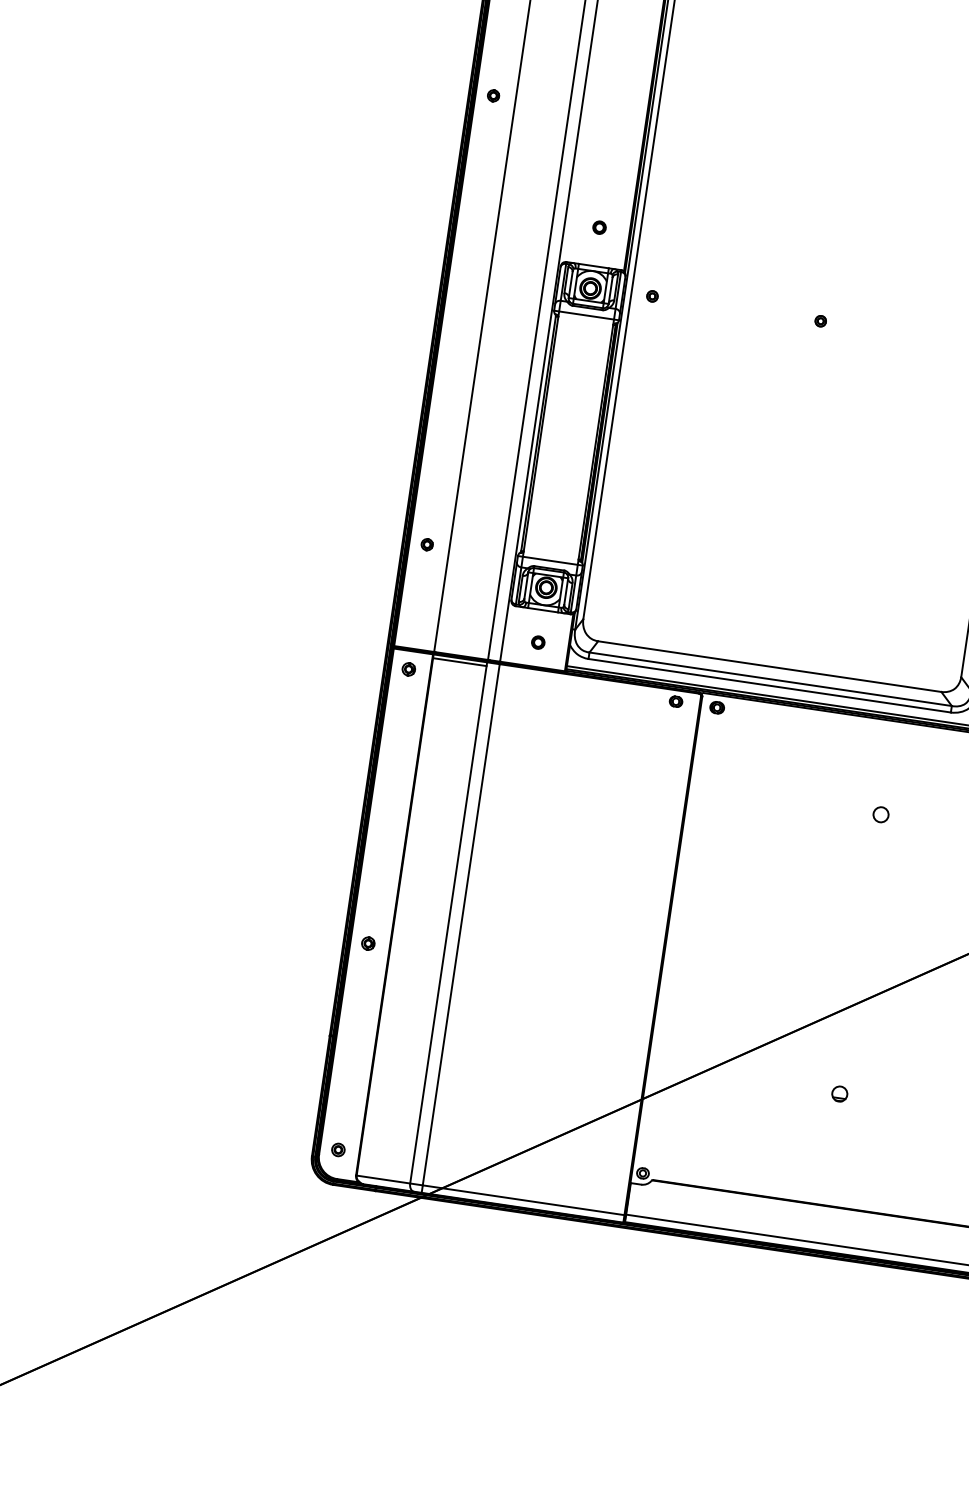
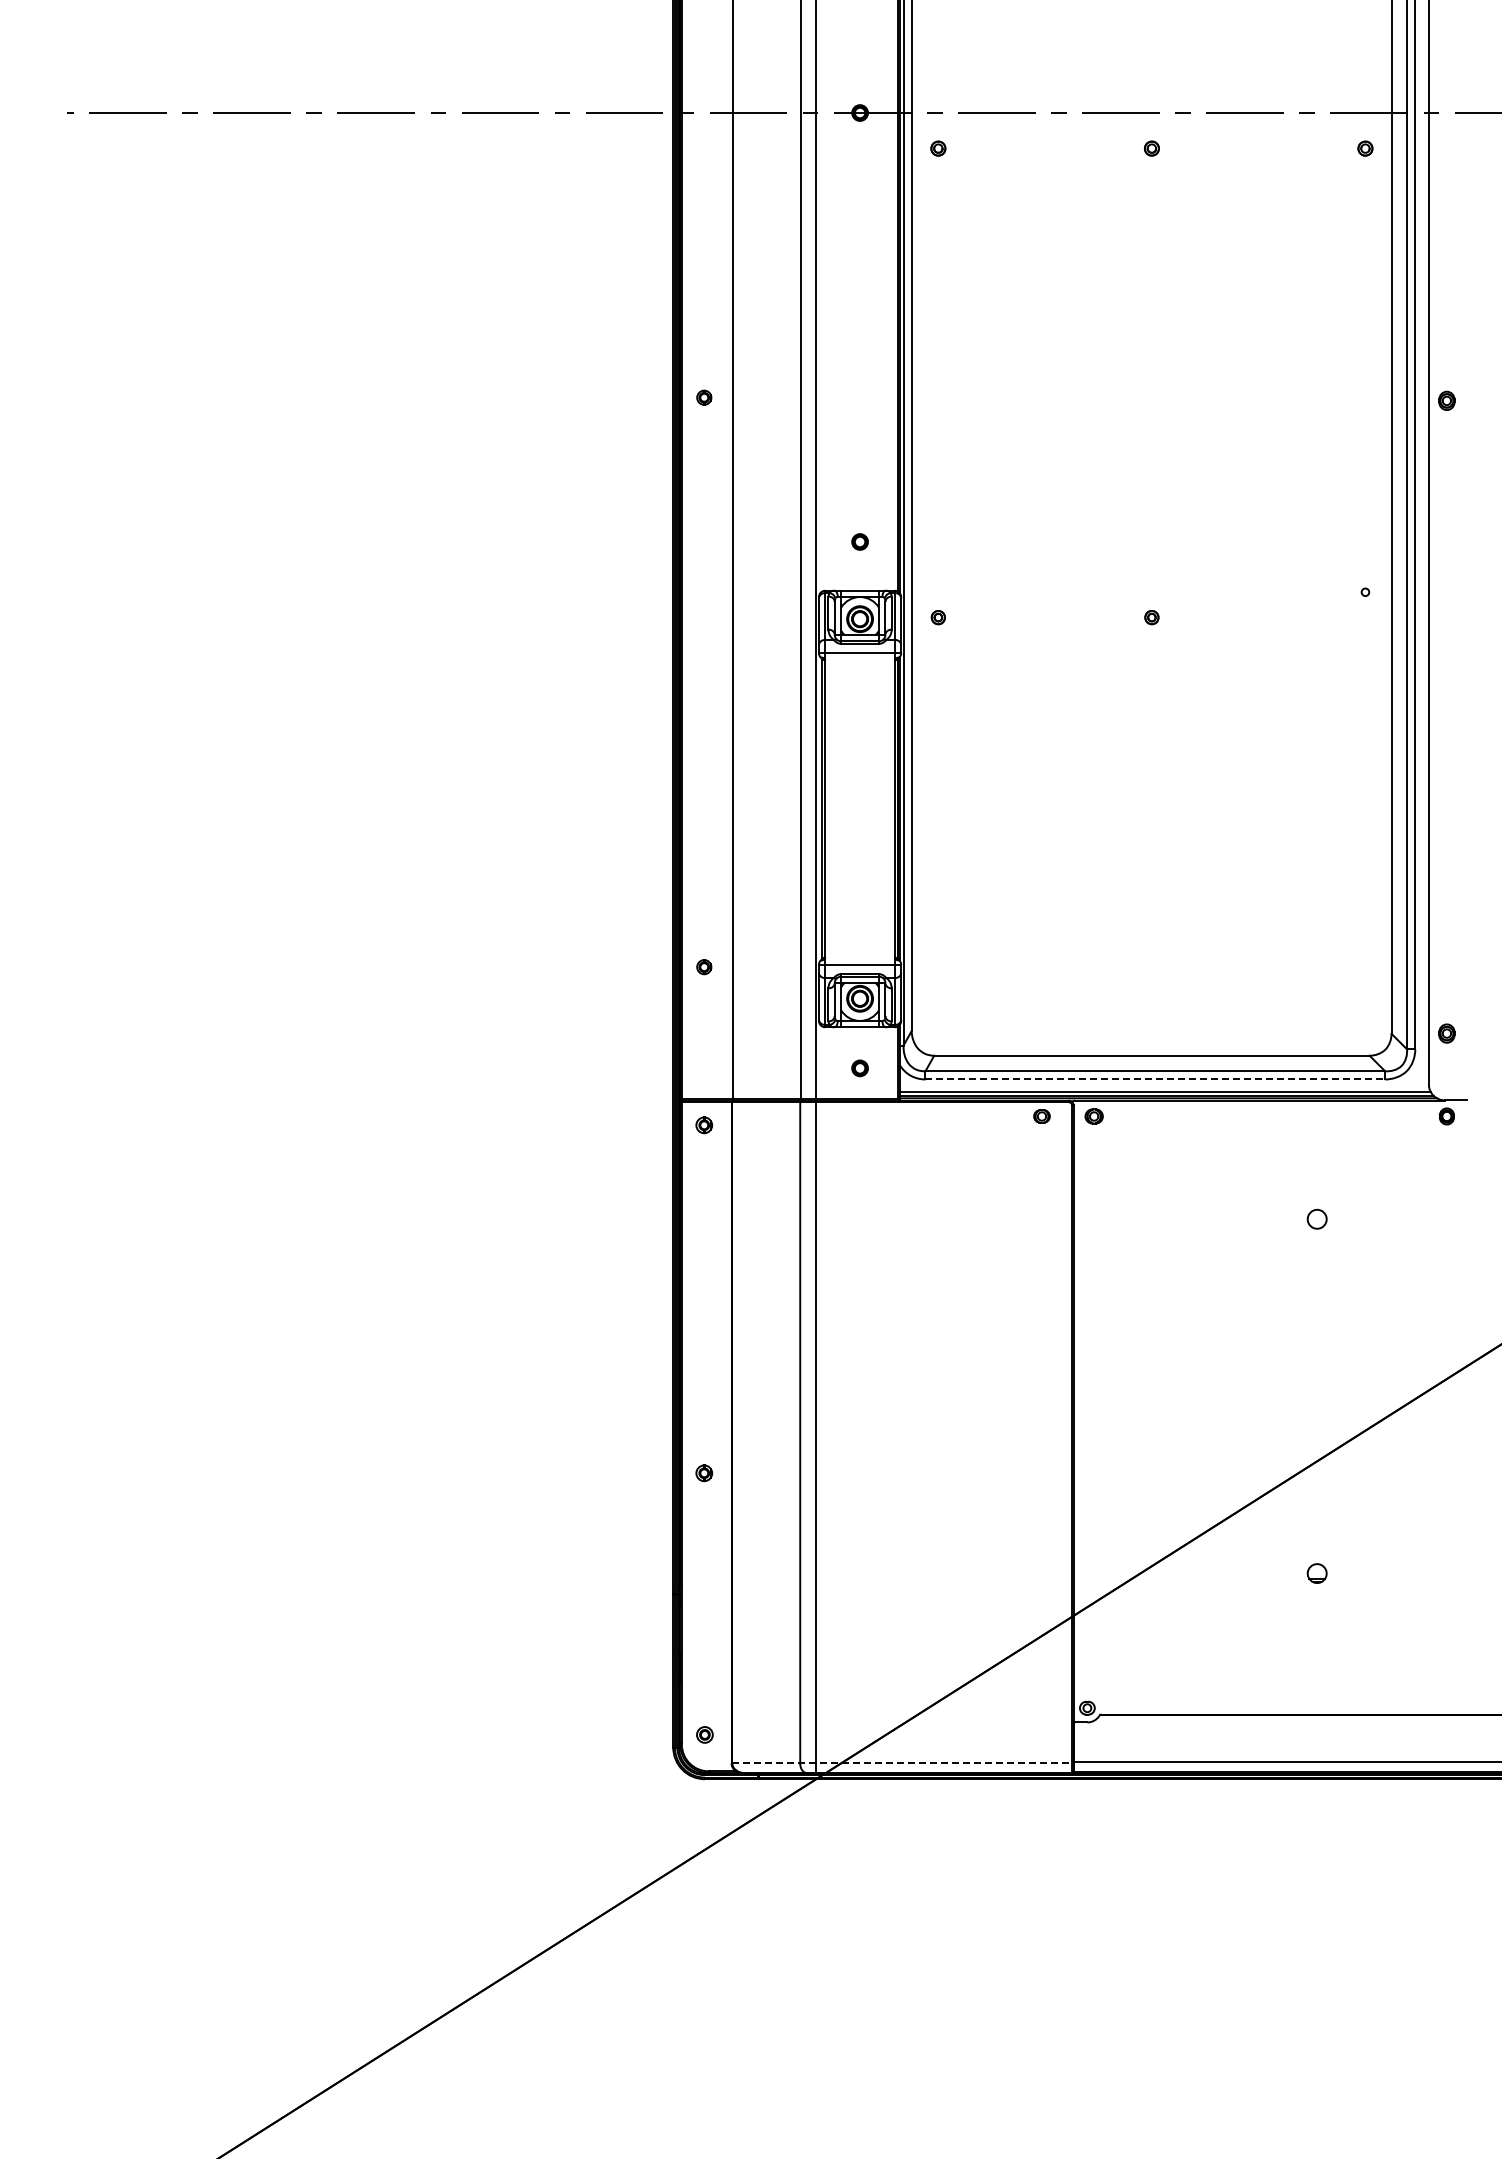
line: (459, 662) -> (766, 1107), removed
line: (769, 685) -> (1155, 1079), solid -> dashed
line: (491, 1195) -> (903, 1763), solid -> dashed

